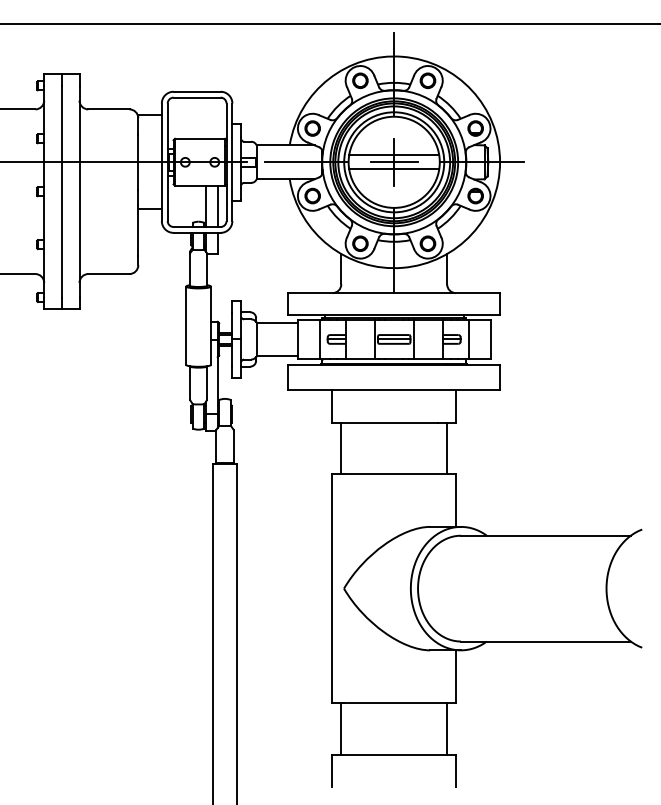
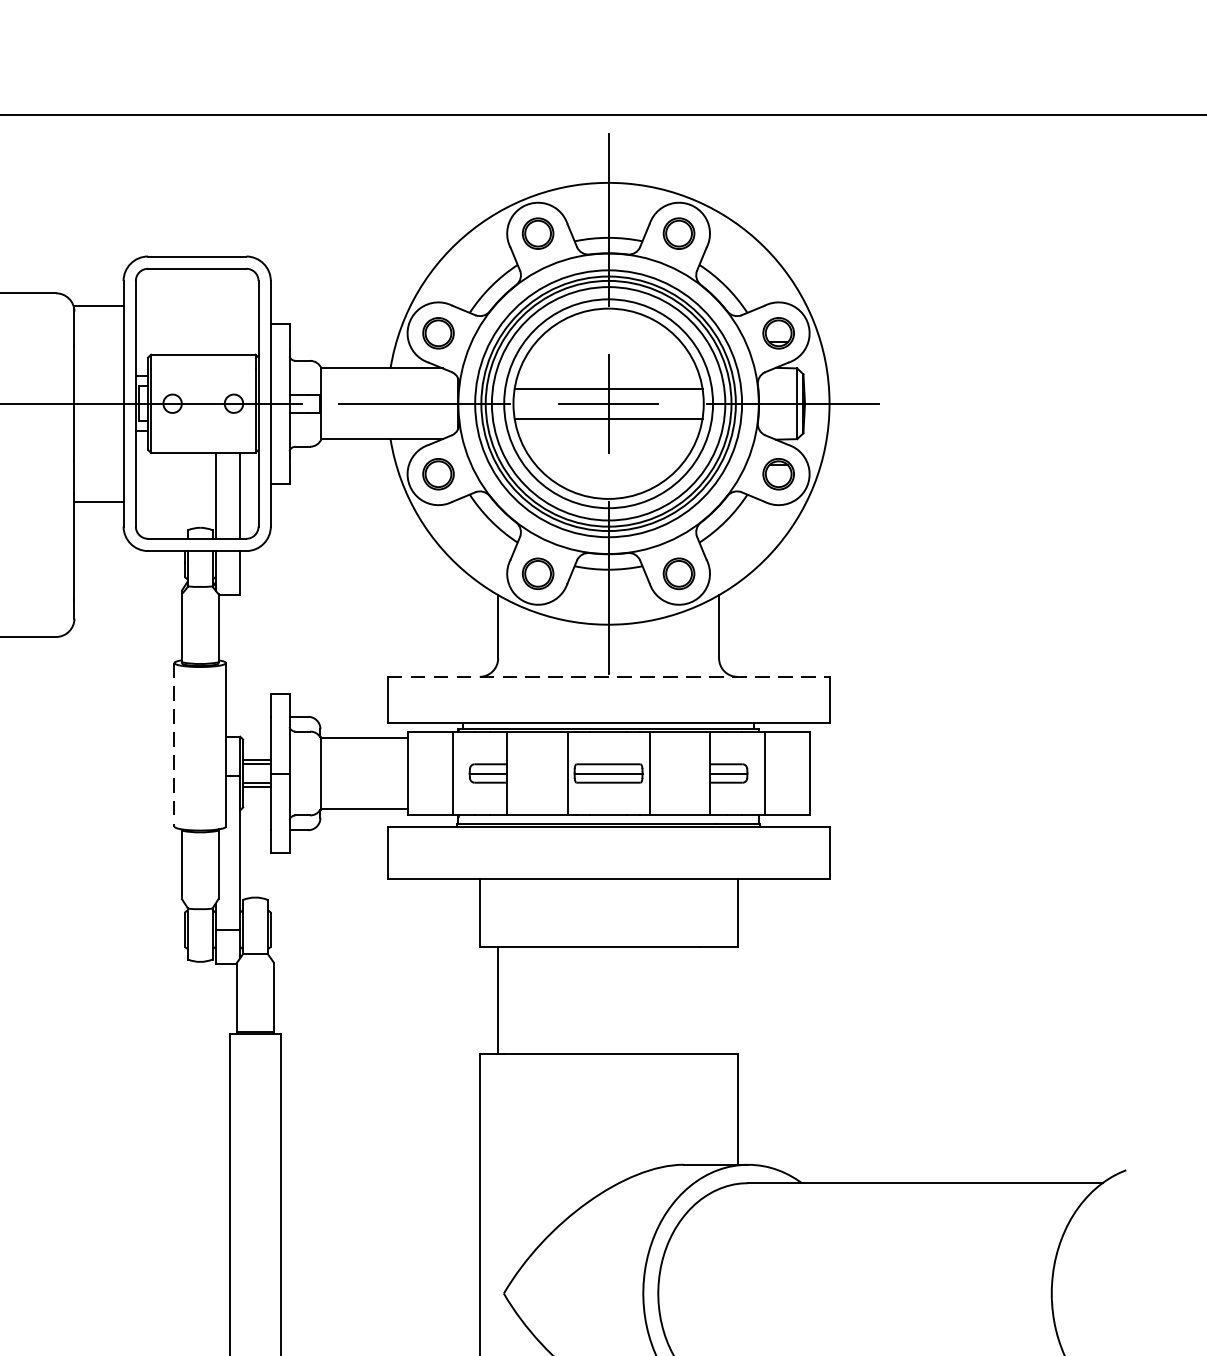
line: (394, 293) -> (609, 677), solid -> dashed
line: (186, 326) -> (175, 746), solid -> dashed
line: (447, 447) -> (719, 999), removed

